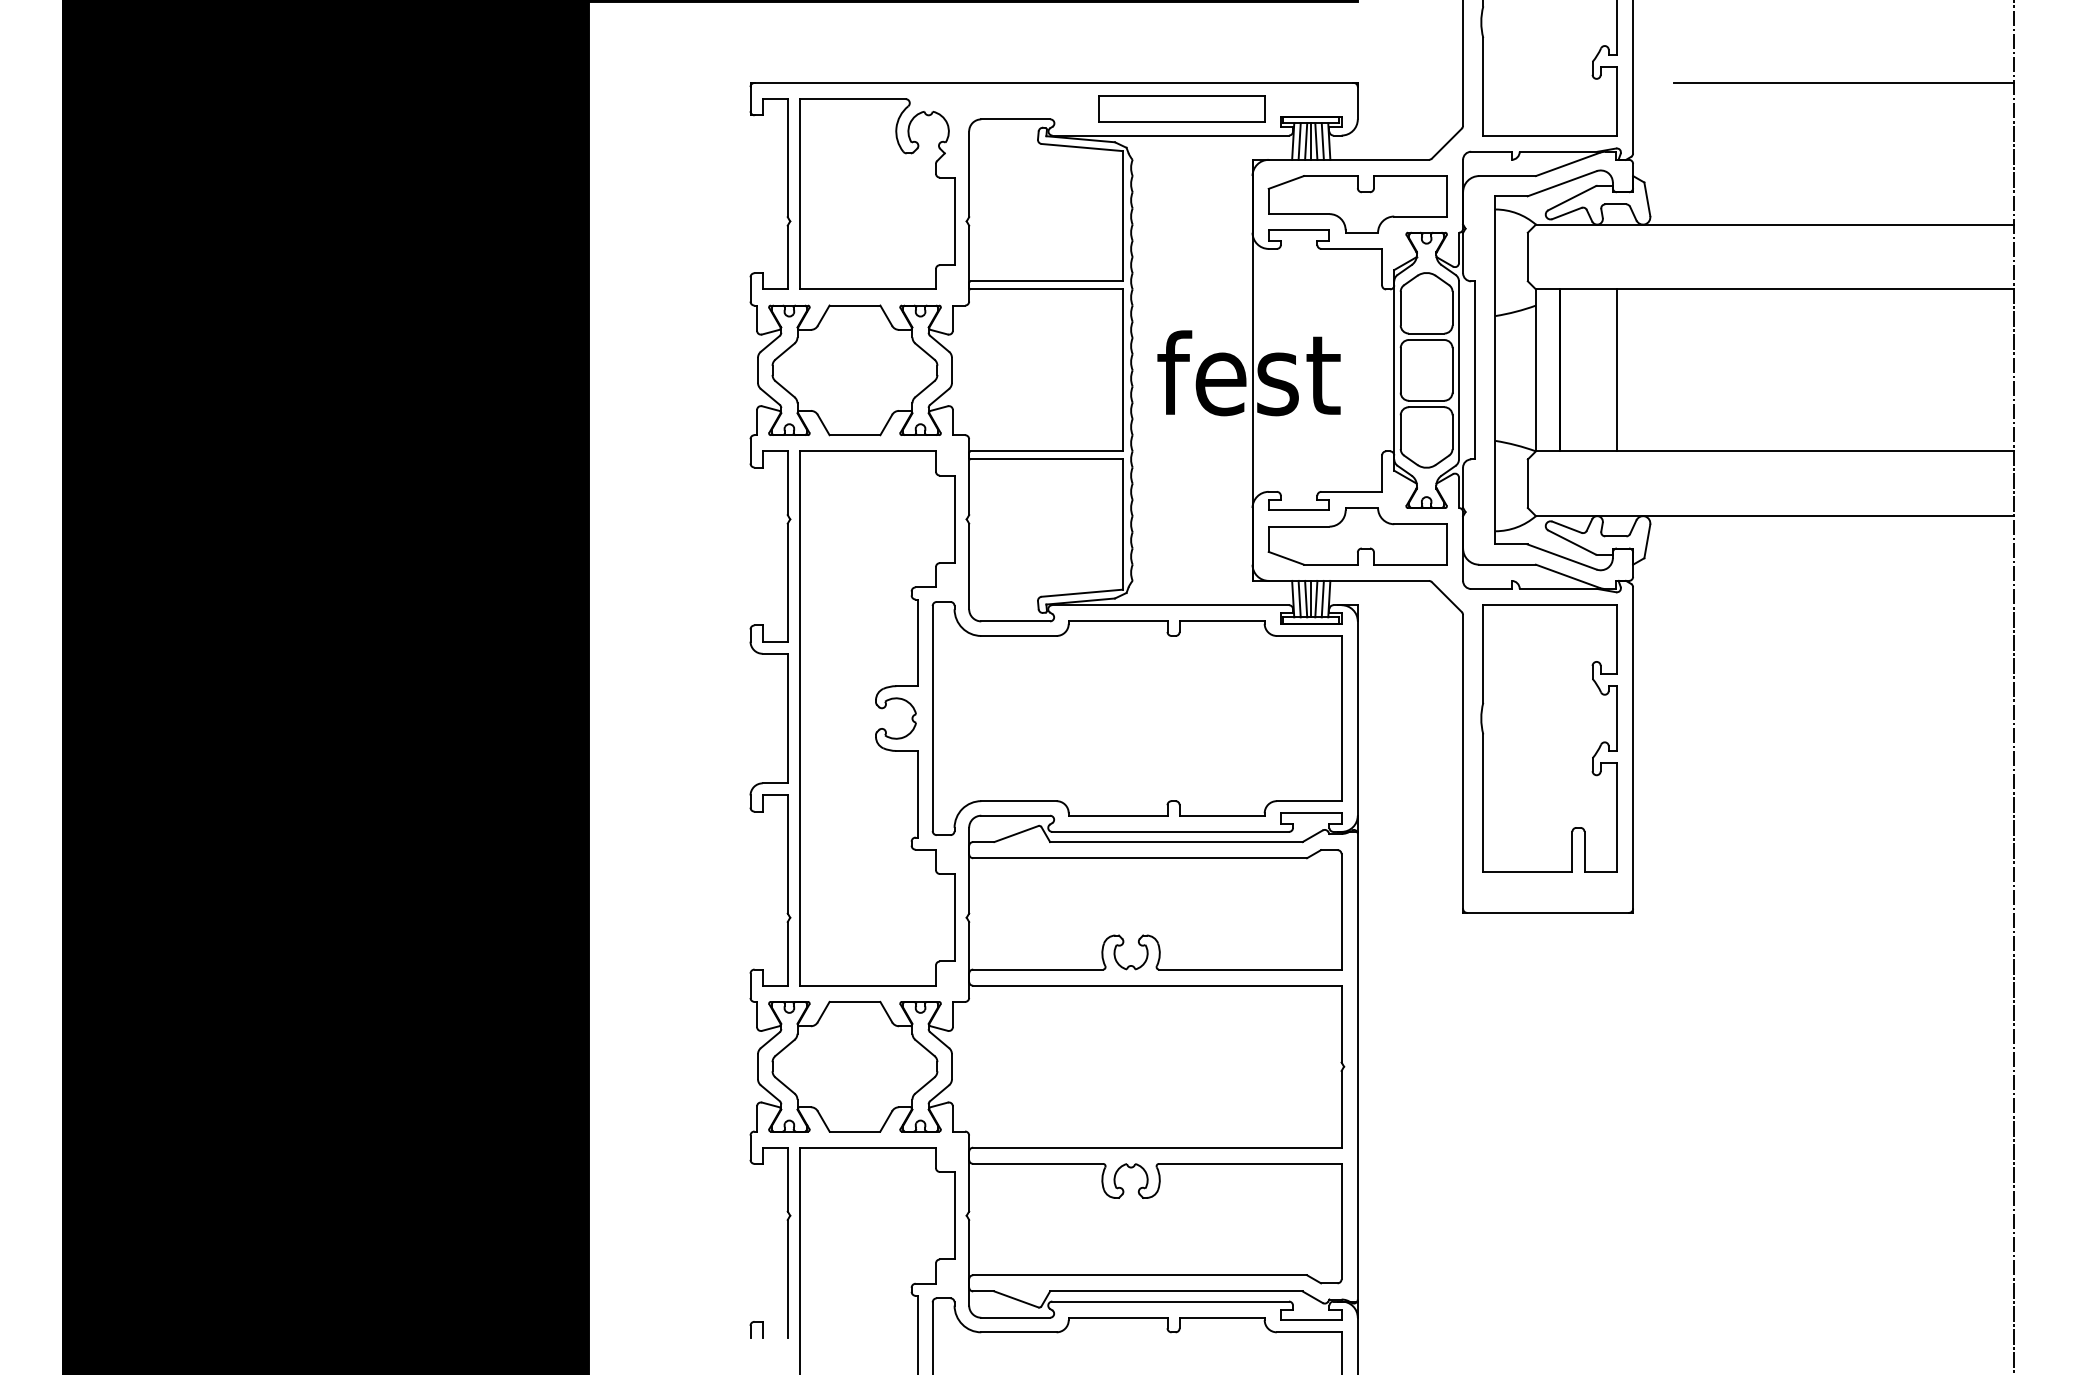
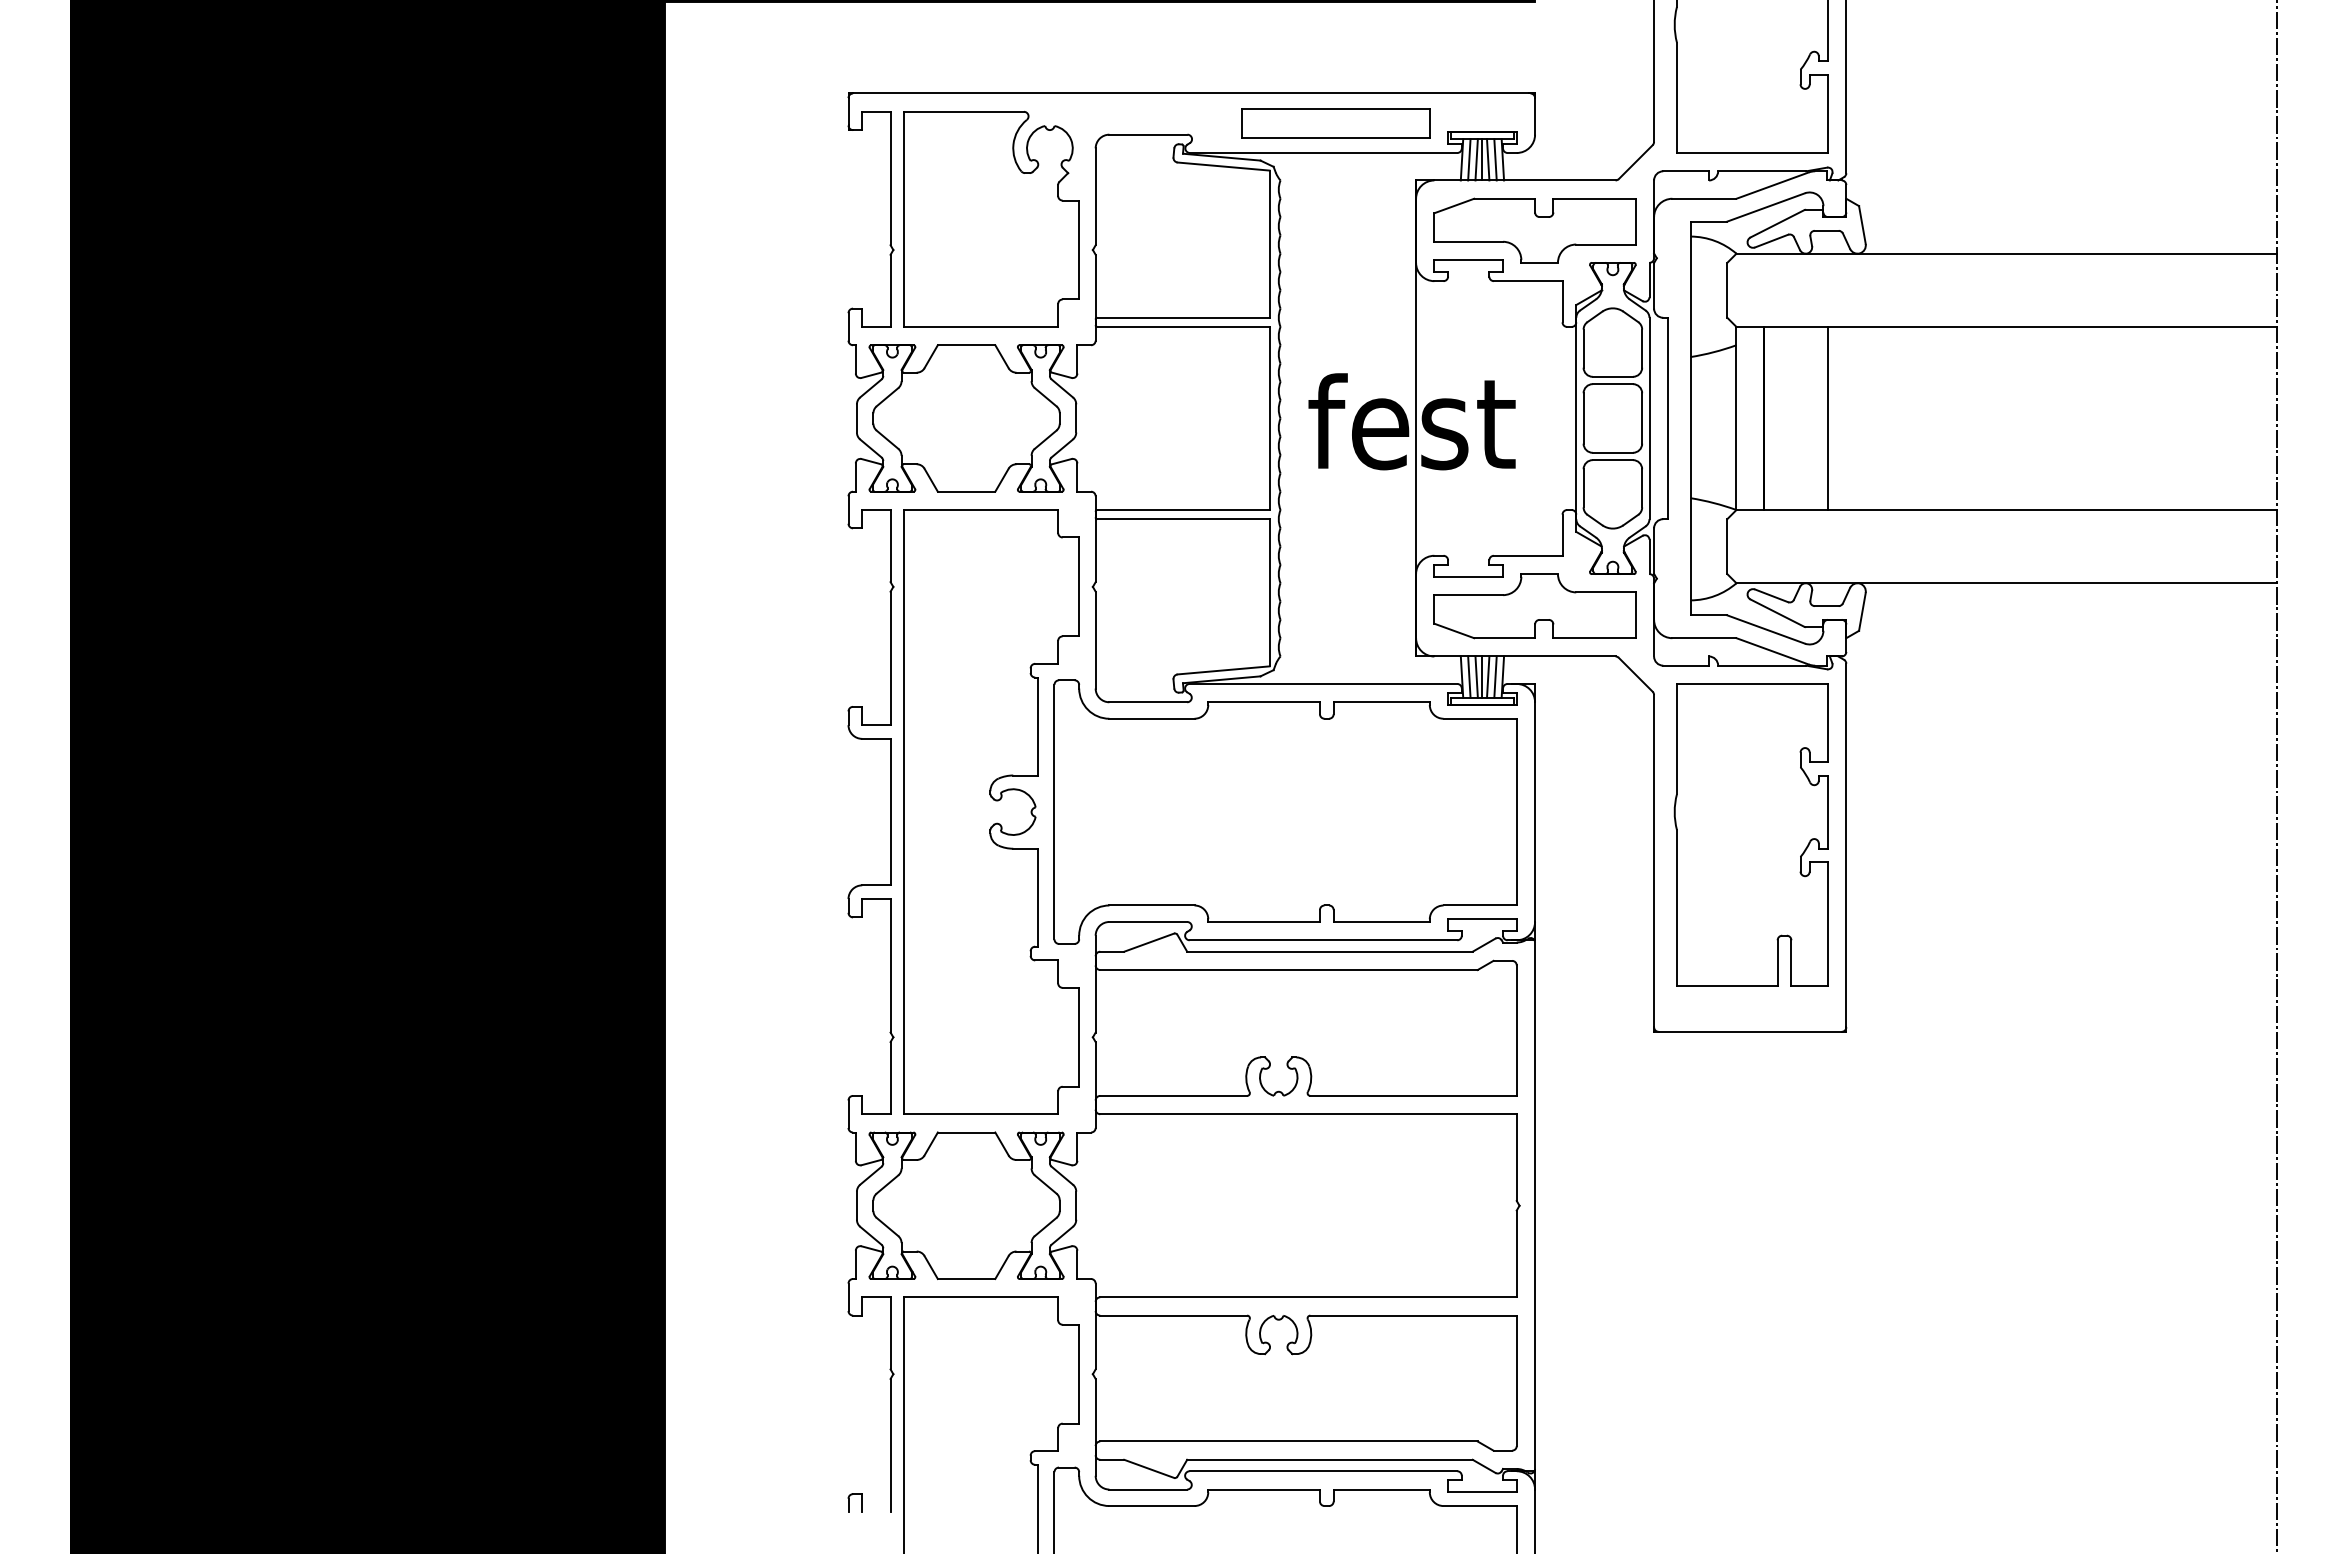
line: (1843, 82) -> (2084, 93), removed

